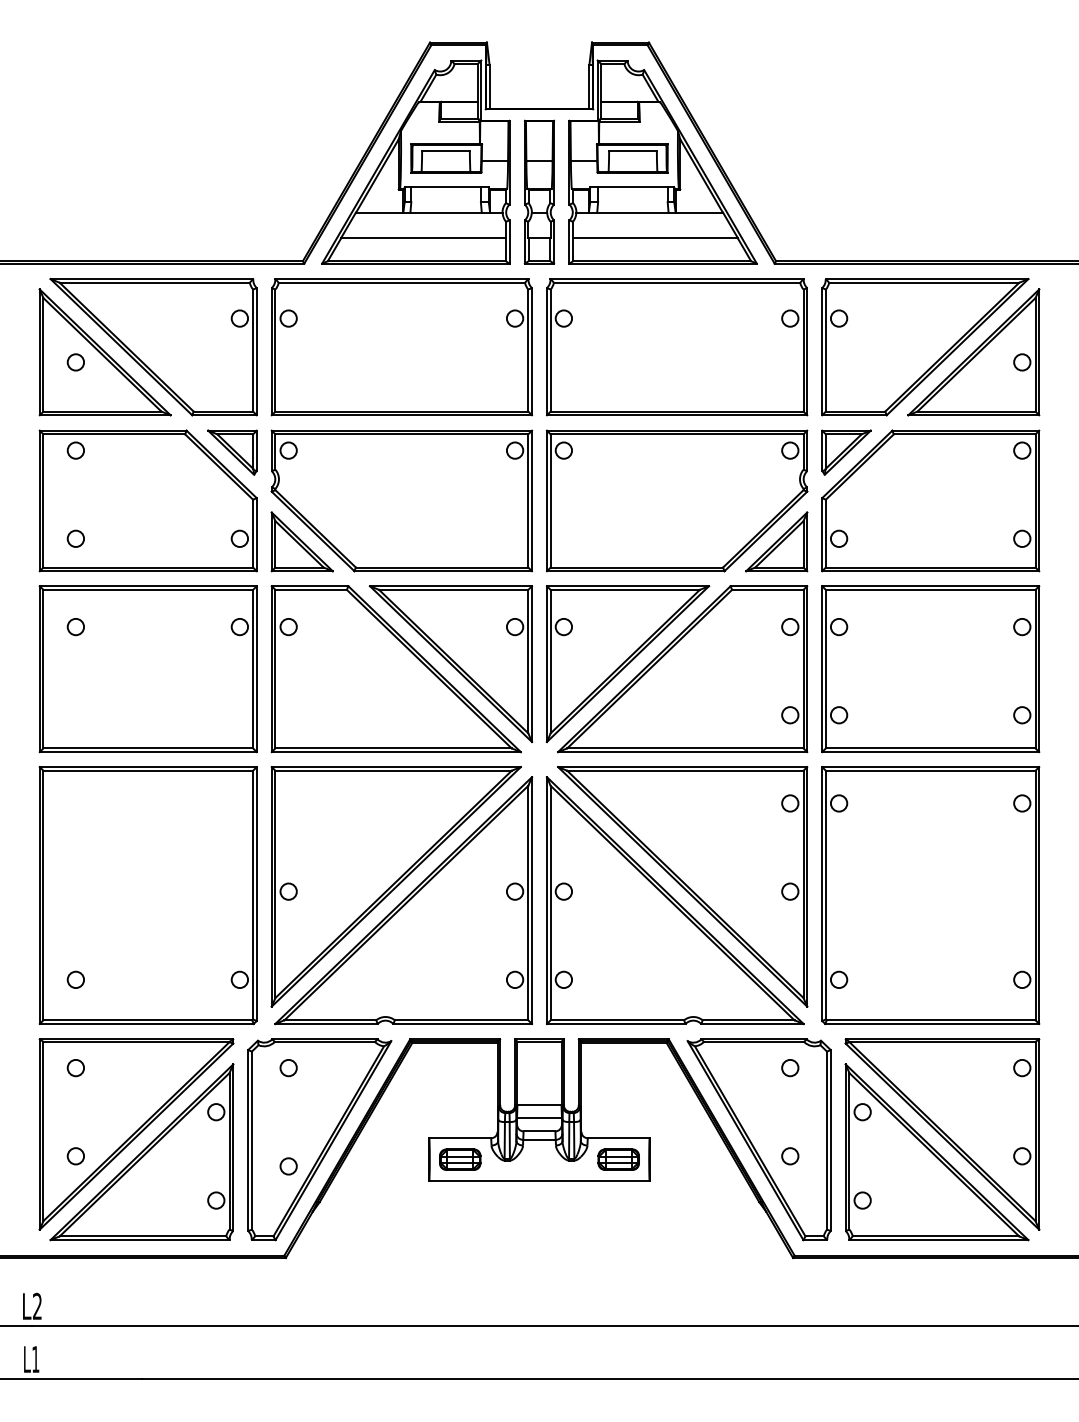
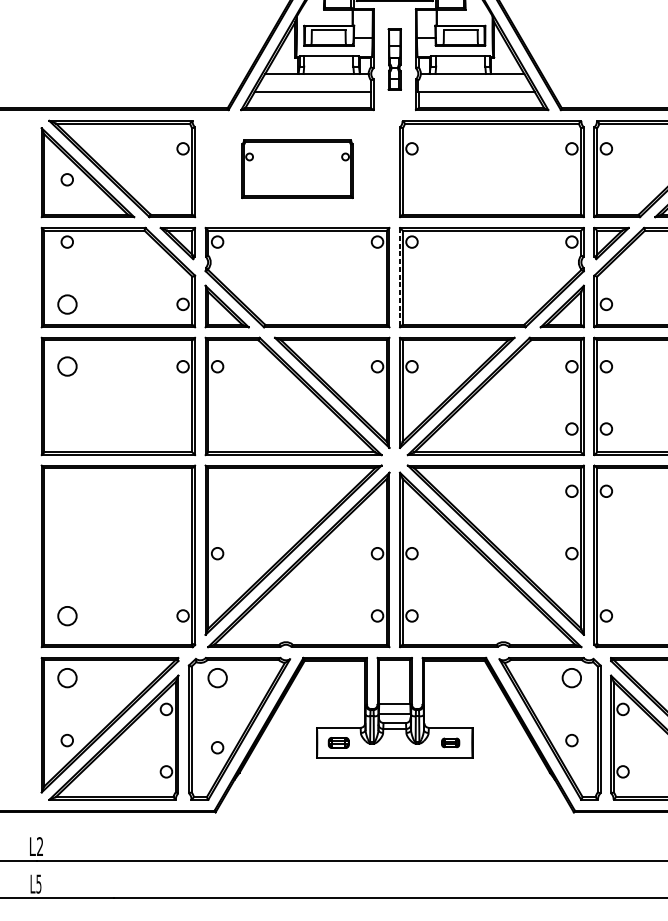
part: (539, 191) -> (394, 59), size x0.6
part: (401, 347) -> (297, 169), size x0.6
line: (546, 501) -> (399, 278), solid -> dashed
circle: (75, 538) -> (67, 304), size x1.6
circle: (75, 627) -> (67, 367), size x1.6
circle: (75, 979) -> (67, 615), size x1.6
circle: (75, 1068) -> (67, 678), size x1.6
circle: (288, 1068) -> (217, 678), size x1.6
circle: (790, 1068) -> (572, 678), size x1.6
part: (460, 1159) -> (338, 742), size x0.7
part: (618, 1159) -> (450, 742), size x0.6
text: (35, 1359) -> (38, 884), L1 -> L5

